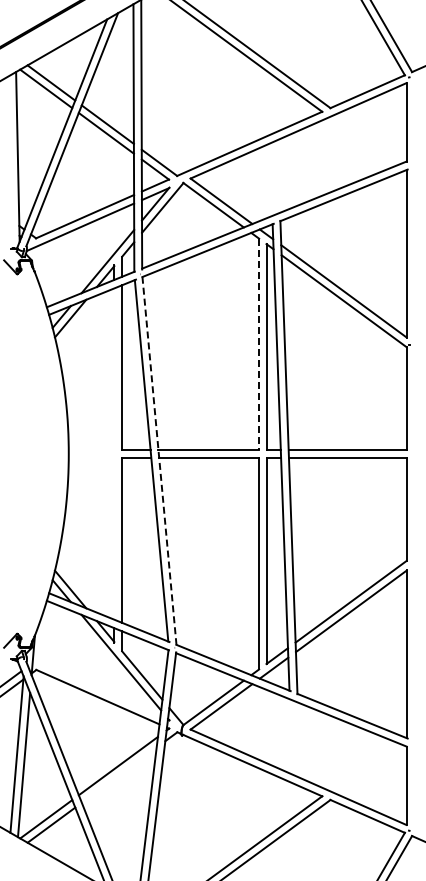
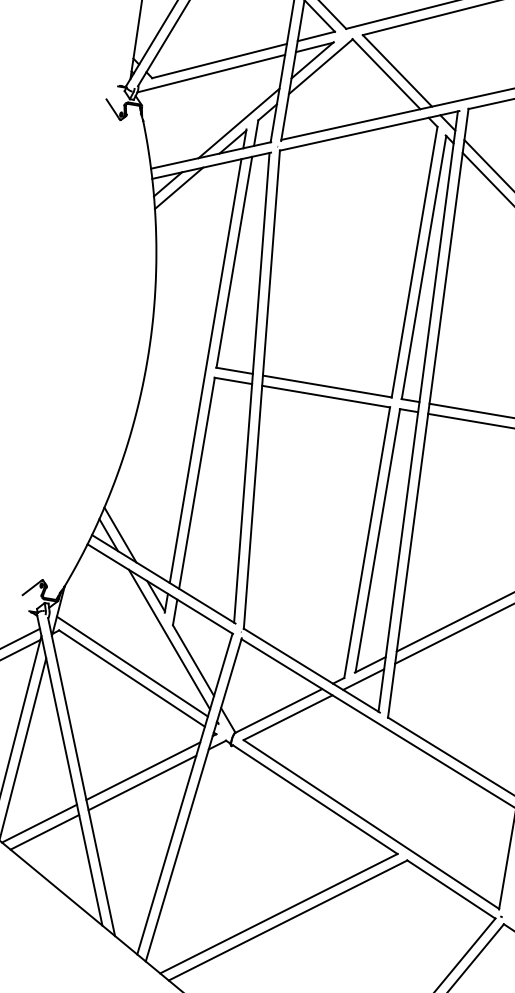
line: (259, 344) -> (415, 262), dashed -> solid
line: (114, 453) -> (205, 370), added
line: (159, 460) -> (262, 389), dashed -> solid
line: (96, 687) -> (132, 665), added
line: (118, 774) -> (141, 781), added

